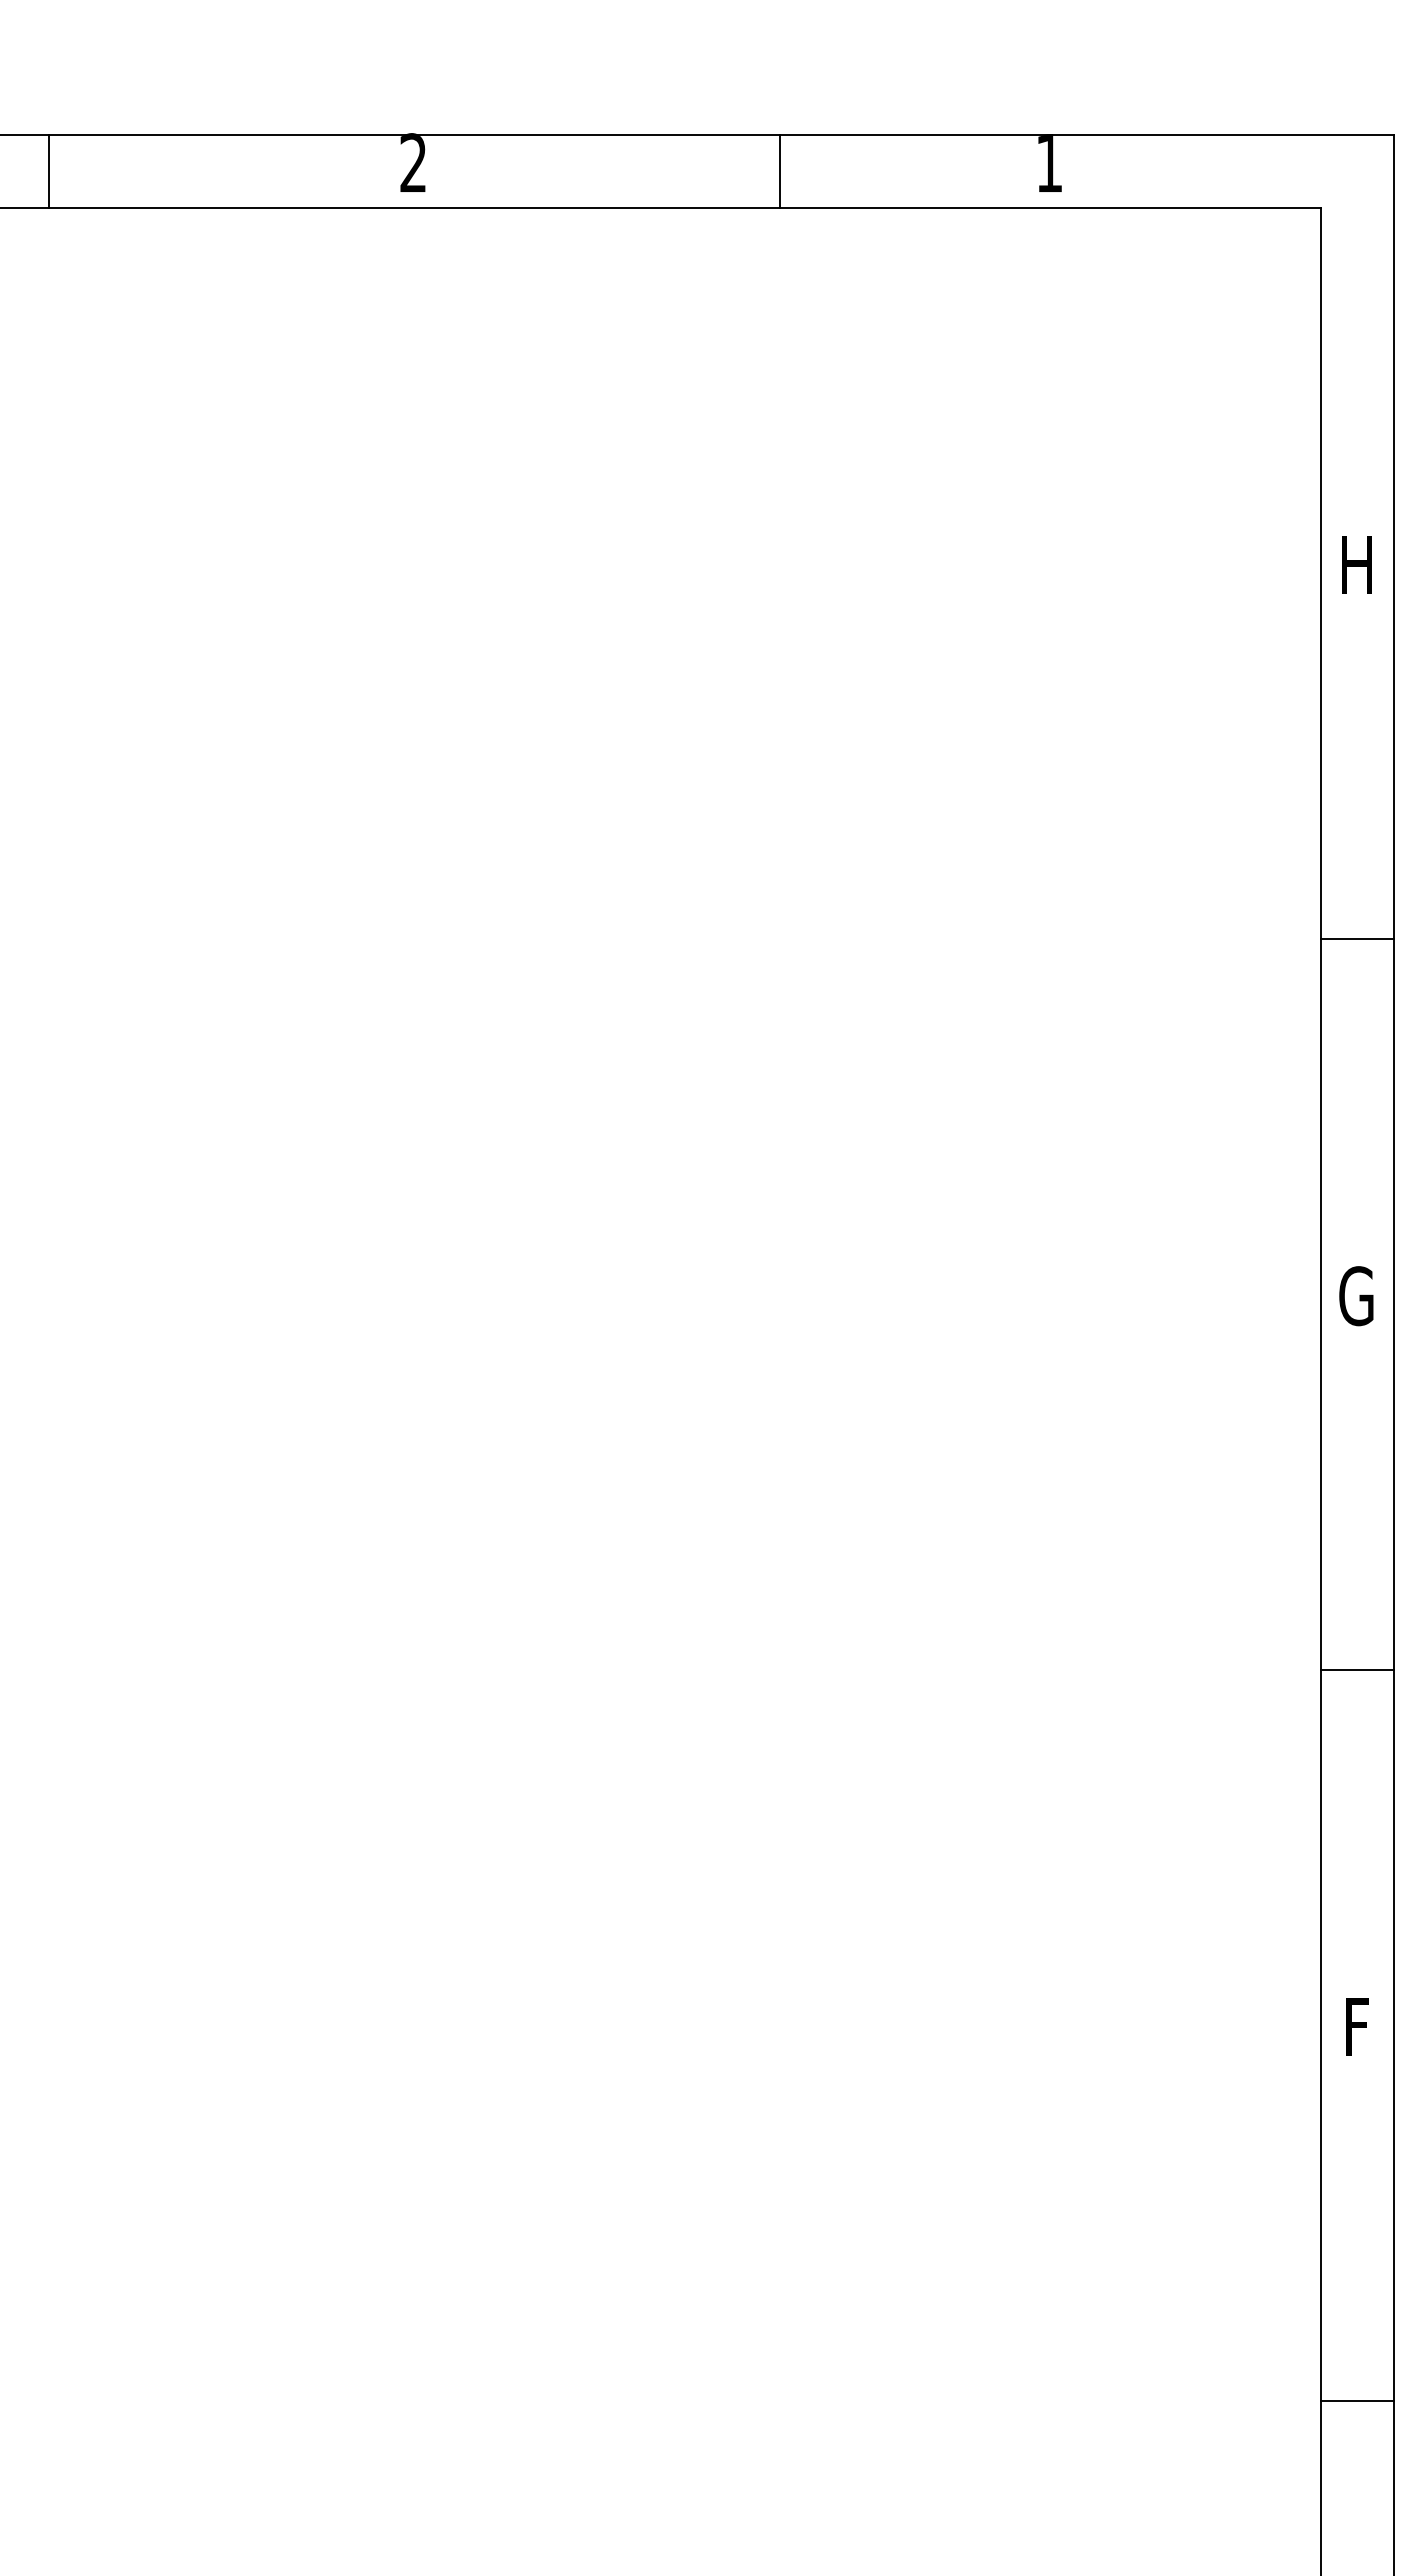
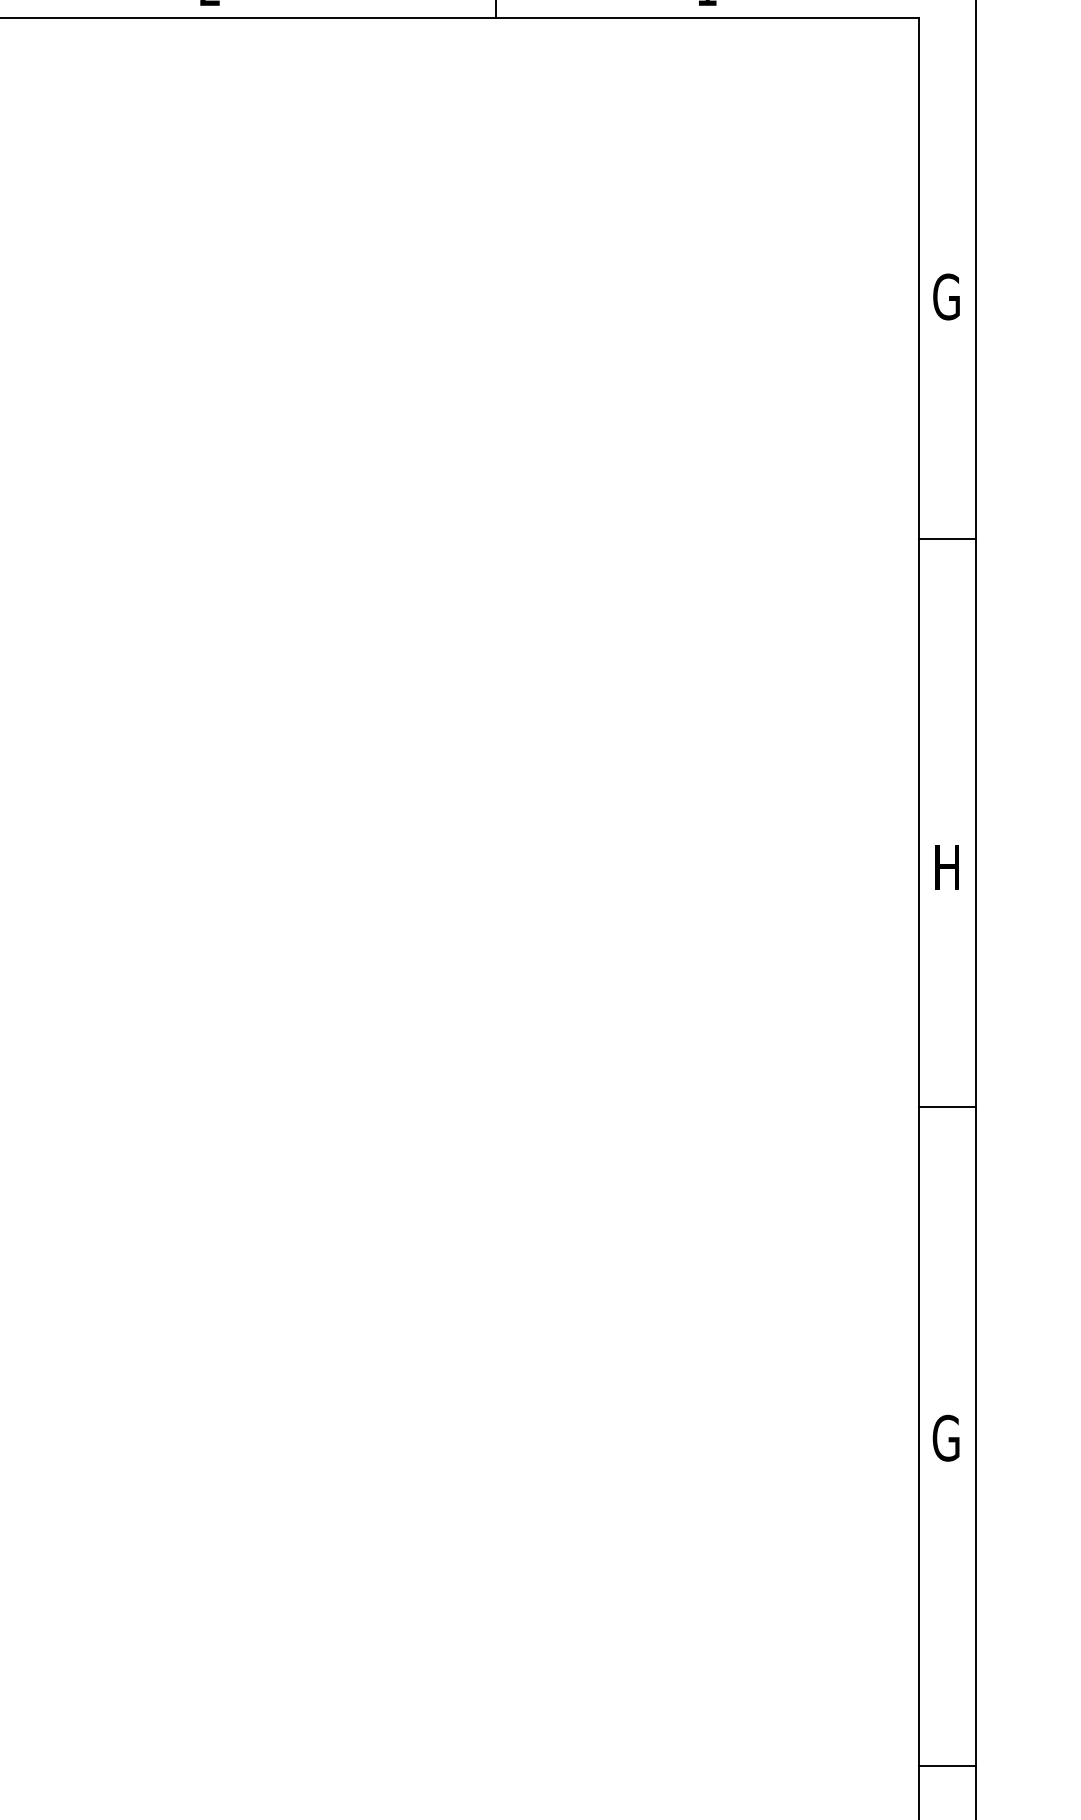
text: (1356, 565) -> (946, 297), H -> G
line: (1356, 939) -> (946, 539), moved
text: (1356, 1296) -> (946, 867), G -> H
line: (1356, 1670) -> (946, 1107), moved
text: (1355, 2027) -> (945, 1438), F -> G
line: (1356, 2401) -> (946, 1766), moved

